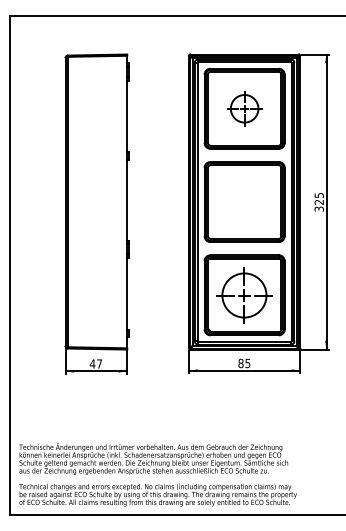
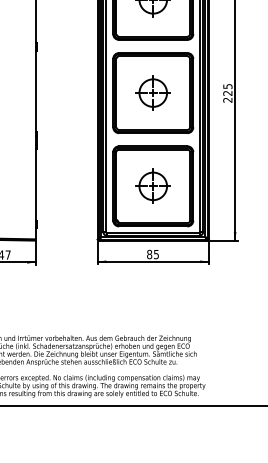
part: (244, 201) -> (153, 92), added
text: (319, 208) -> (228, 99), 325 -> 225
part: (244, 294) -> (153, 185), size x0.62

